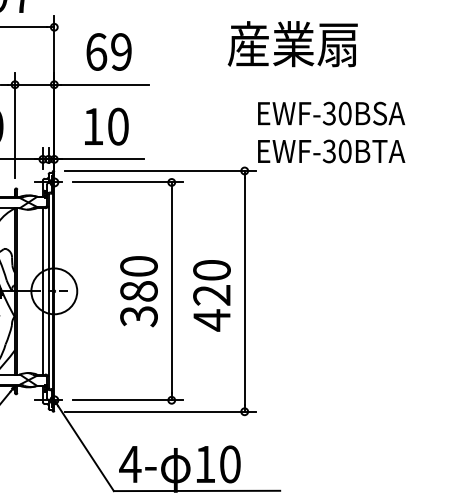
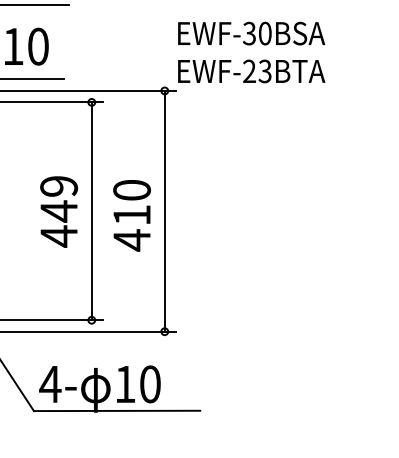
text: (336, 151) -> (256, 71), EWF-30BTA -> EWF-23BTA
text: (138, 291) -> (58, 211), 380 -> 449
text: (211, 295) -> (131, 215), 420 -> 410

